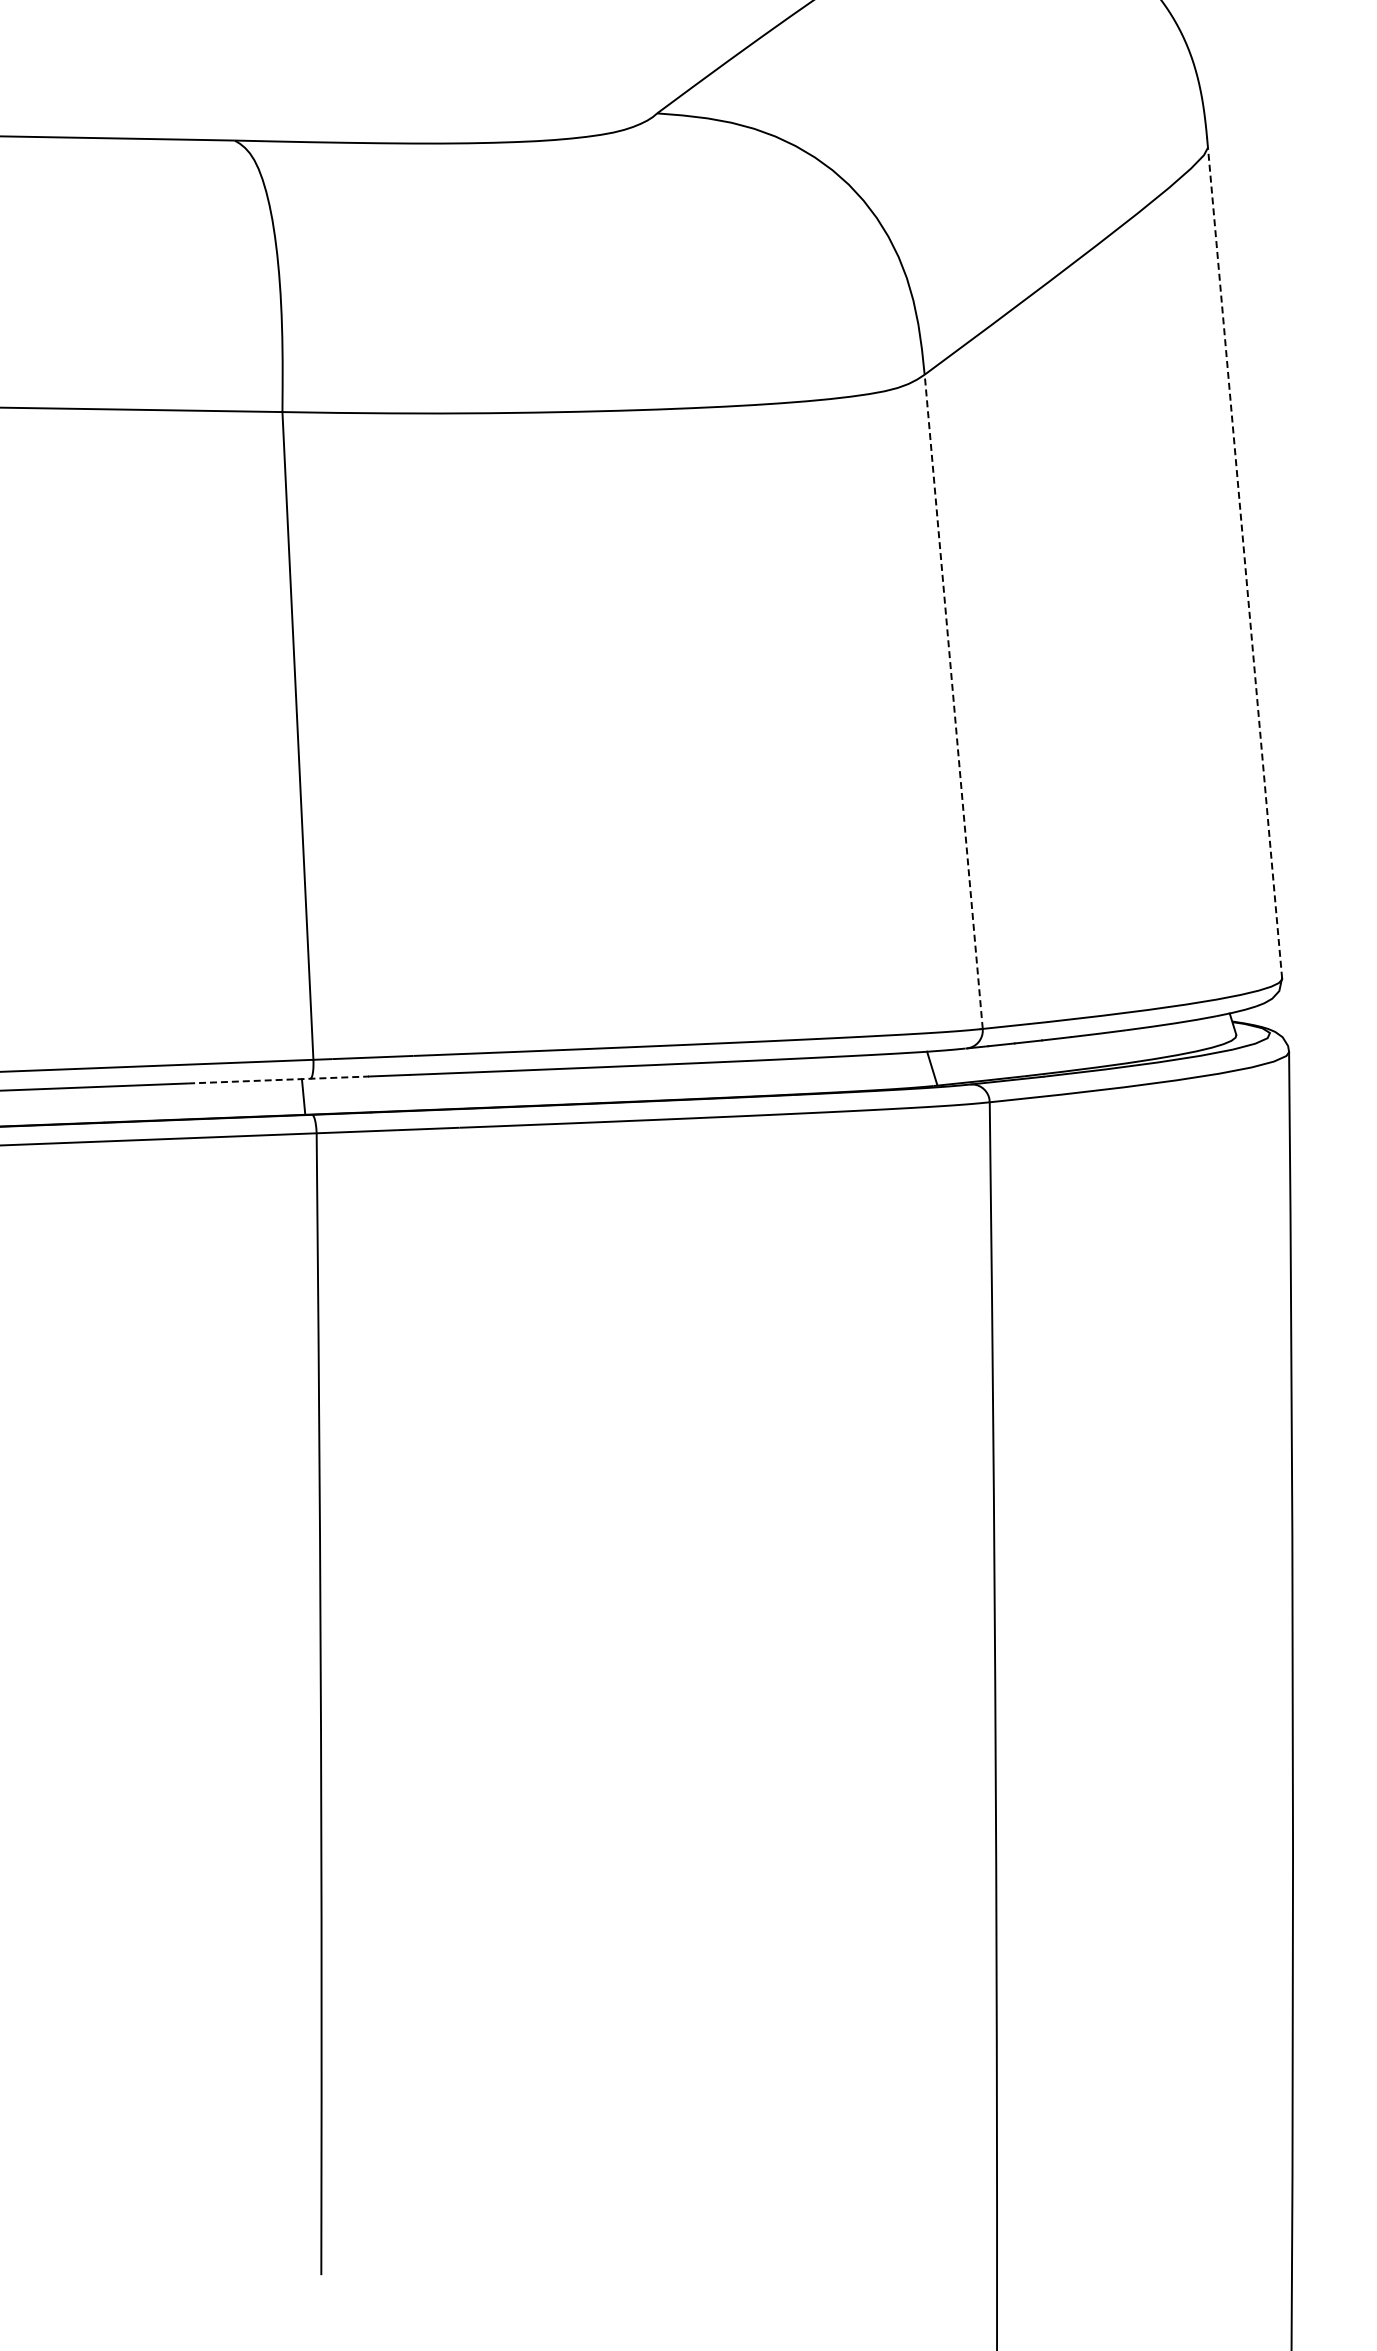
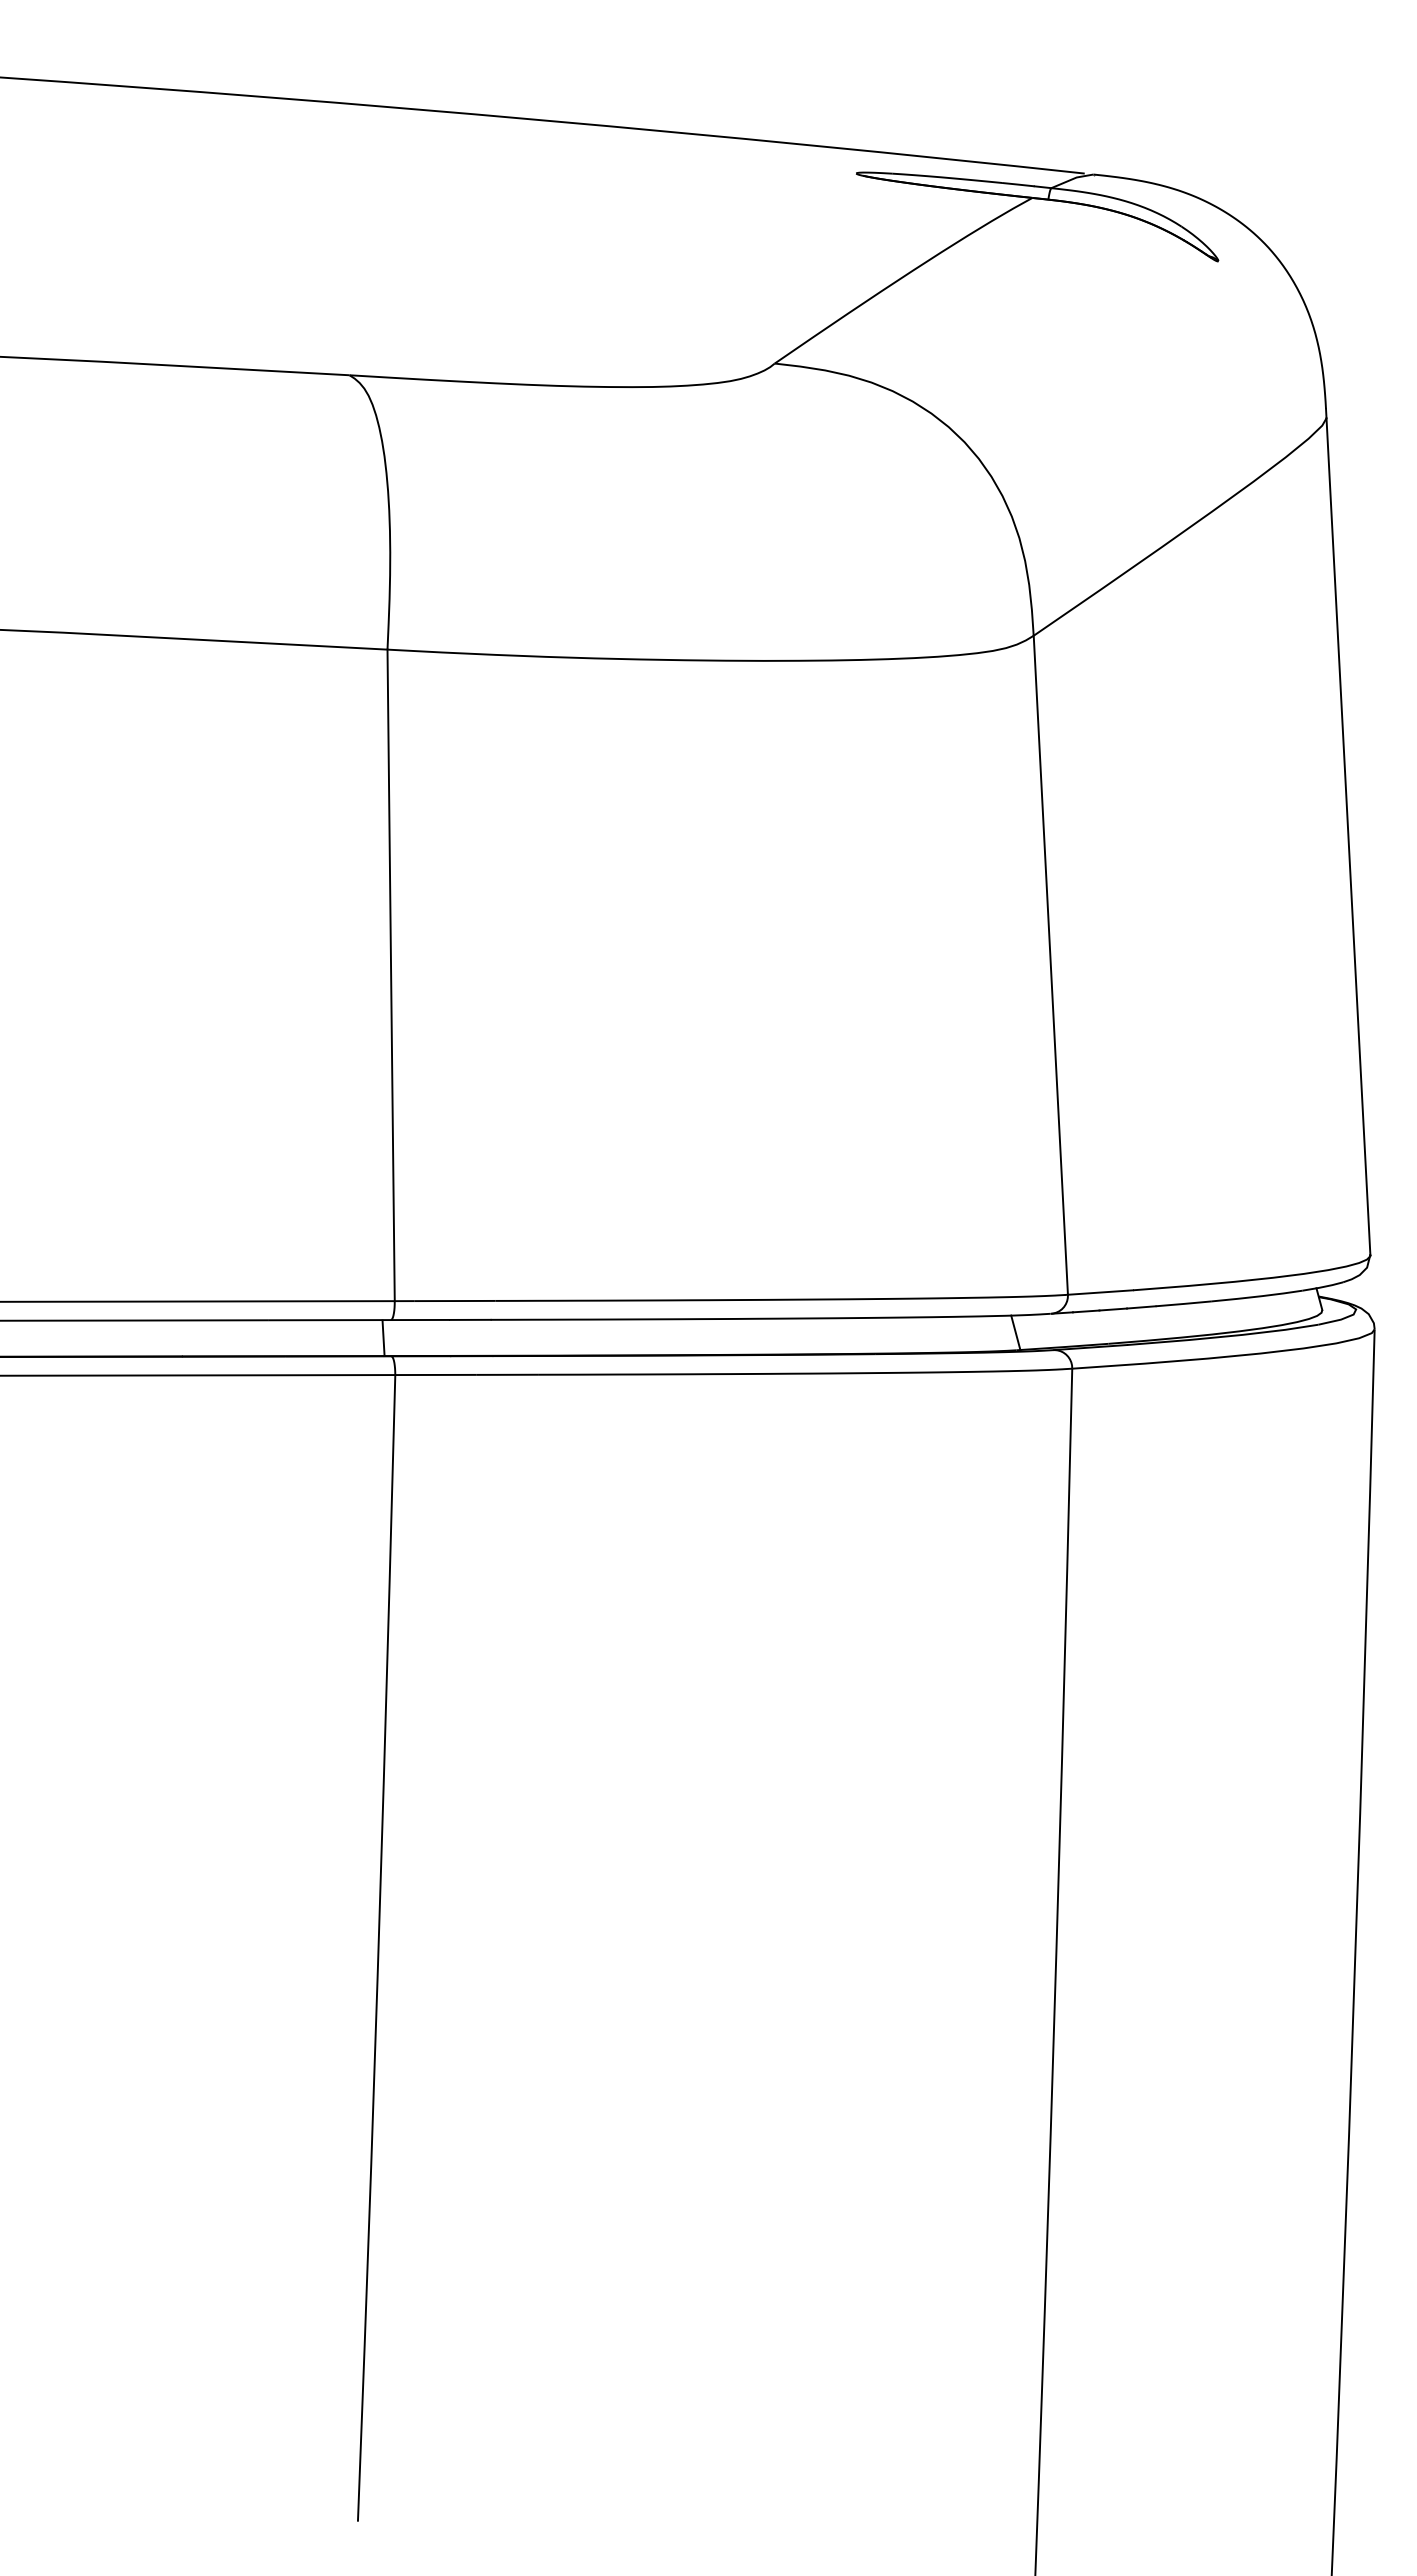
line: (1245, 562) -> (1348, 836), dashed -> solid
line: (953, 702) -> (1050, 965), dashed -> solid
line: (279, 1080) -> (359, 1320), dashed -> solid

